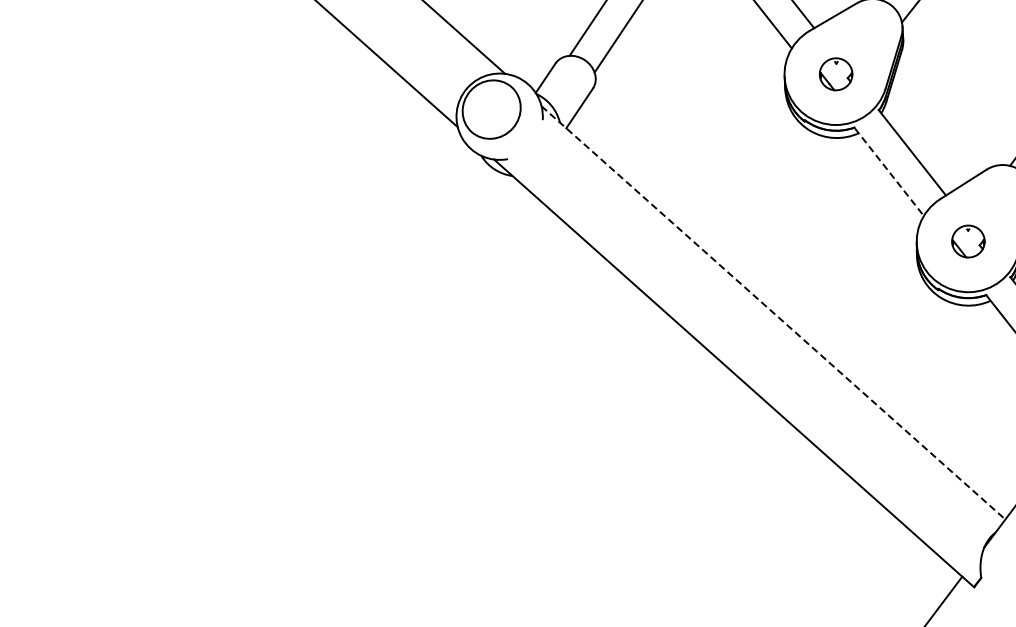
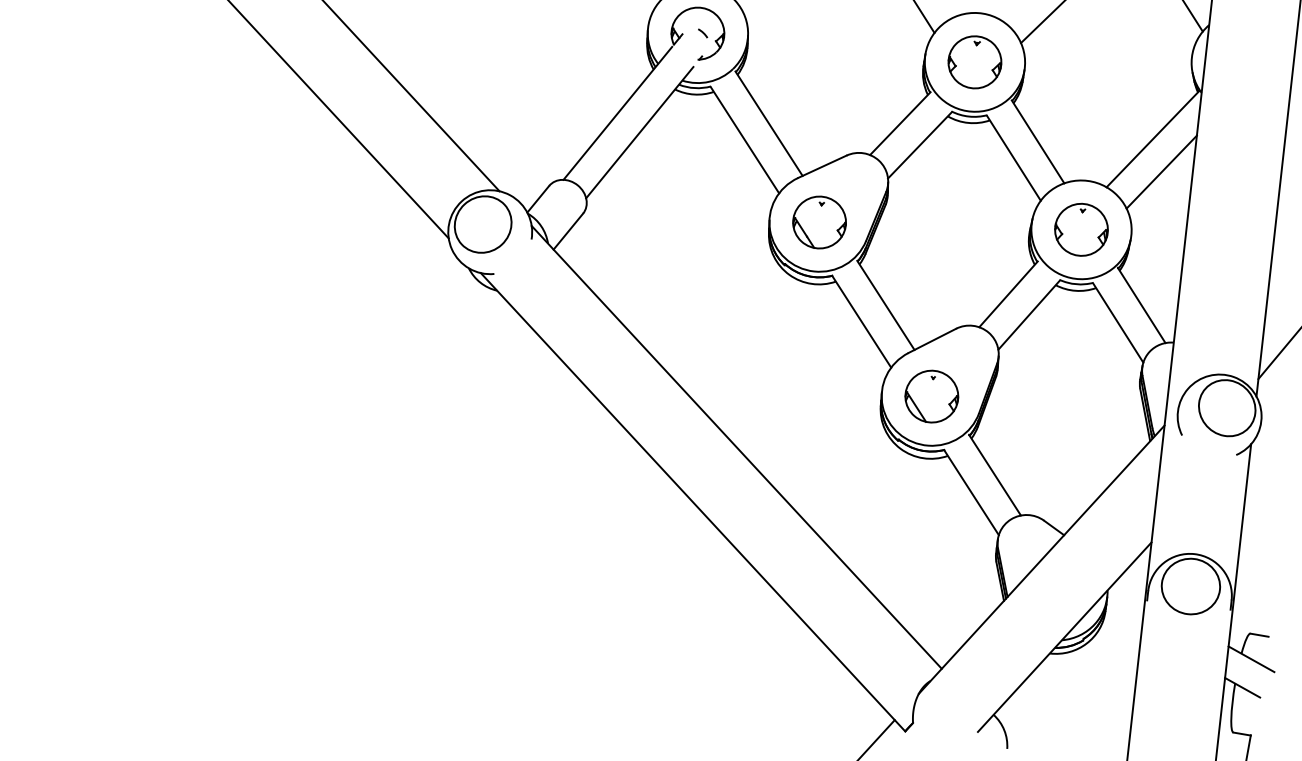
part: (836, 74) -> (819, 222), size x1.67
line: (889, 172) -> (862, 322), dashed -> solid
part: (967, 241) -> (931, 396), size x1.67
line: (773, 313) -> (736, 447), dashed -> solid

